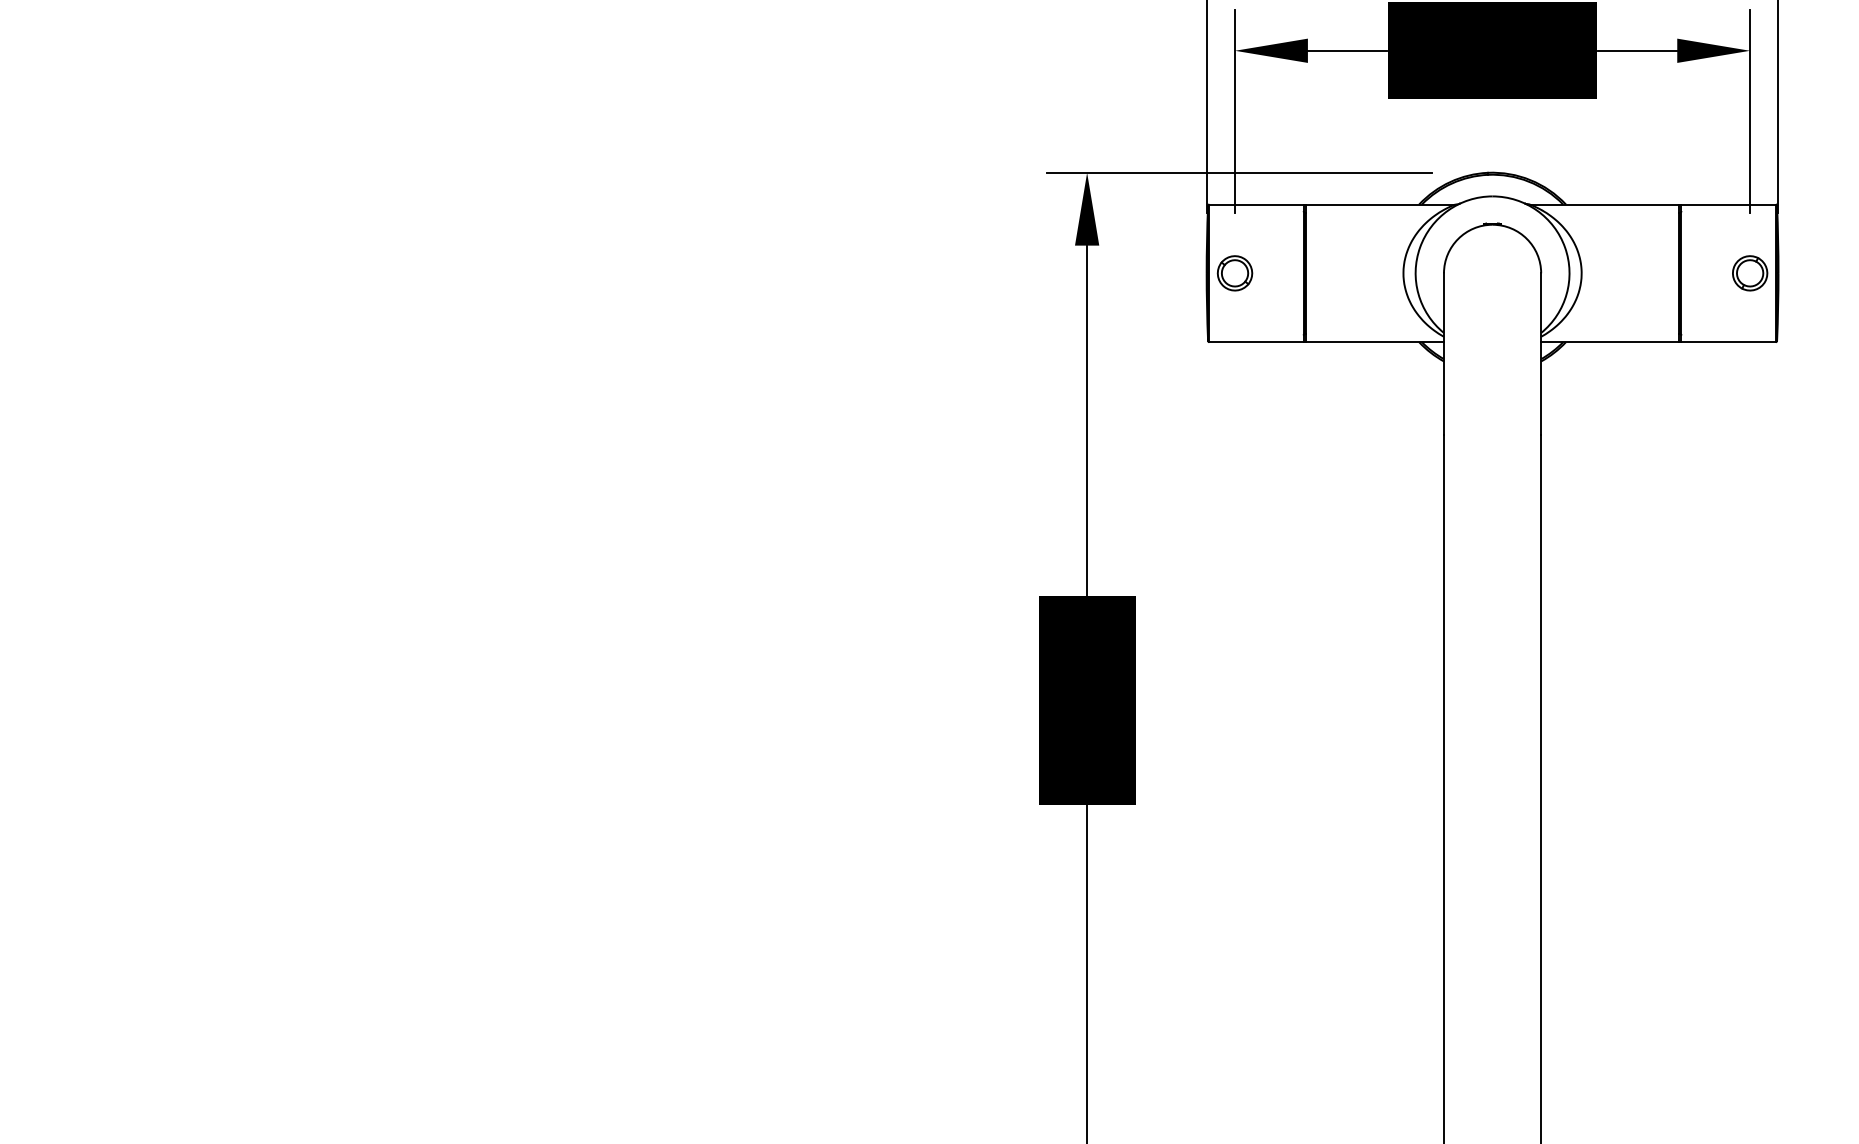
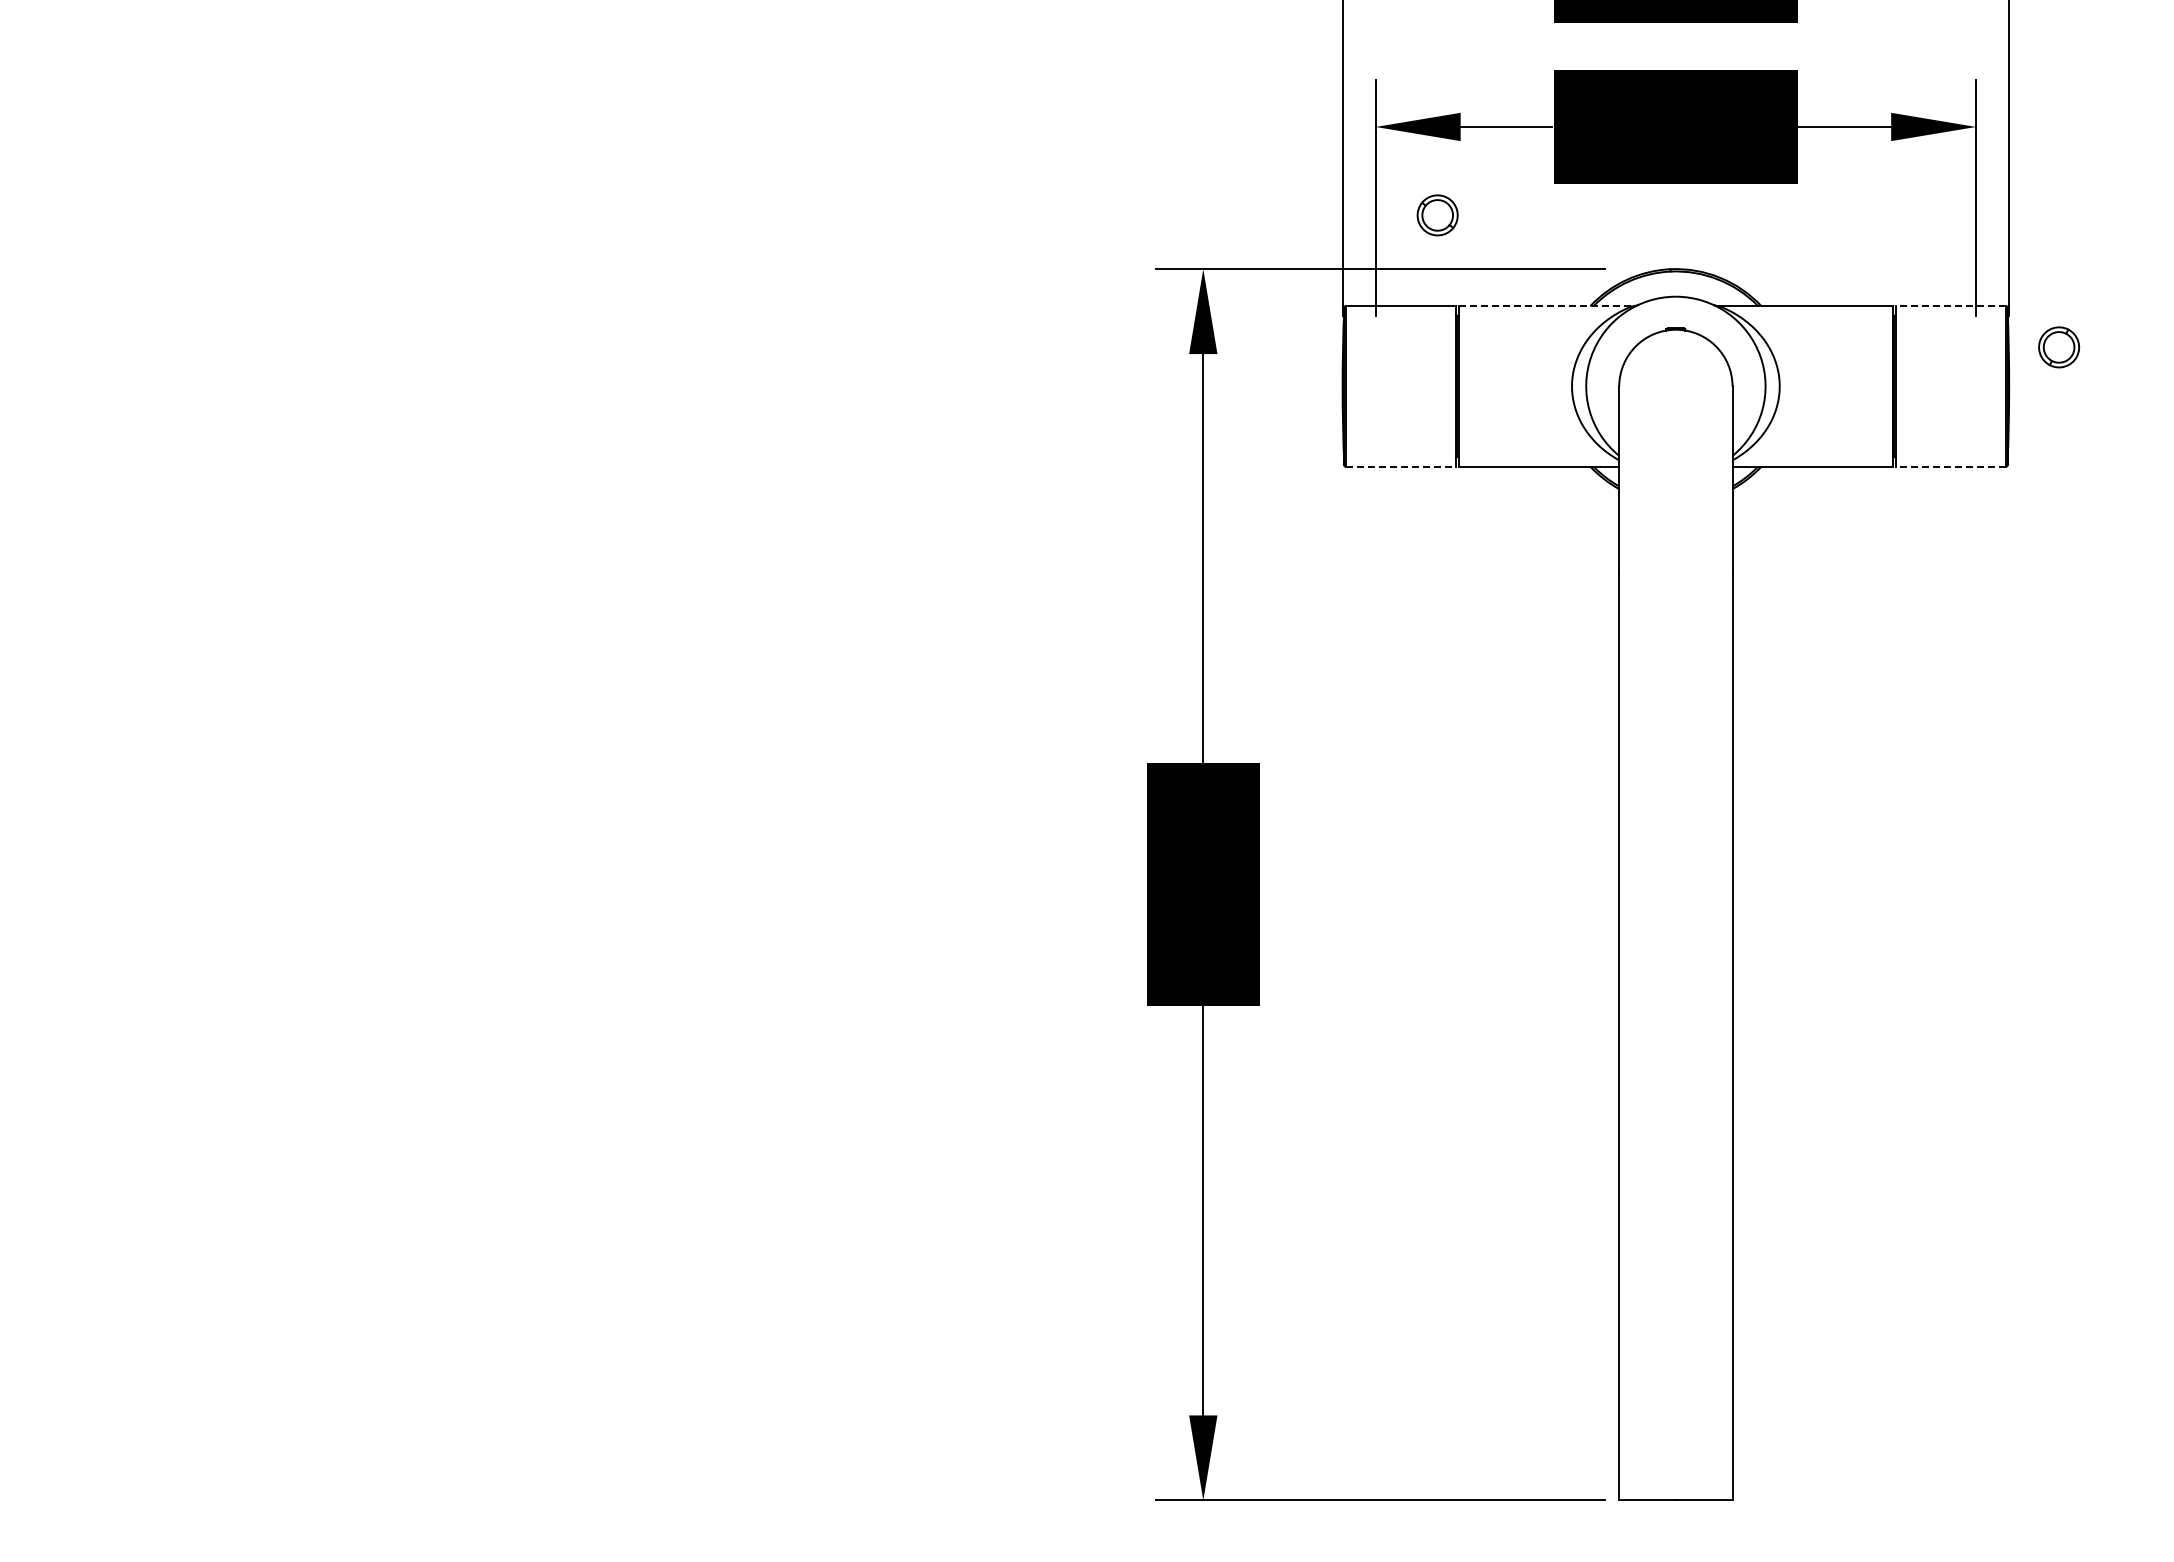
line: (1380, 204) -> (1545, 306), solid -> dashed
line: (1728, 204) -> (1950, 306), solid -> dashed
part: (1234, 273) -> (1437, 215), moved
part: (1750, 273) -> (2059, 347), moved
line: (1257, 342) -> (1401, 466), solid -> dashed
line: (1728, 342) -> (1950, 466), solid -> dashed

